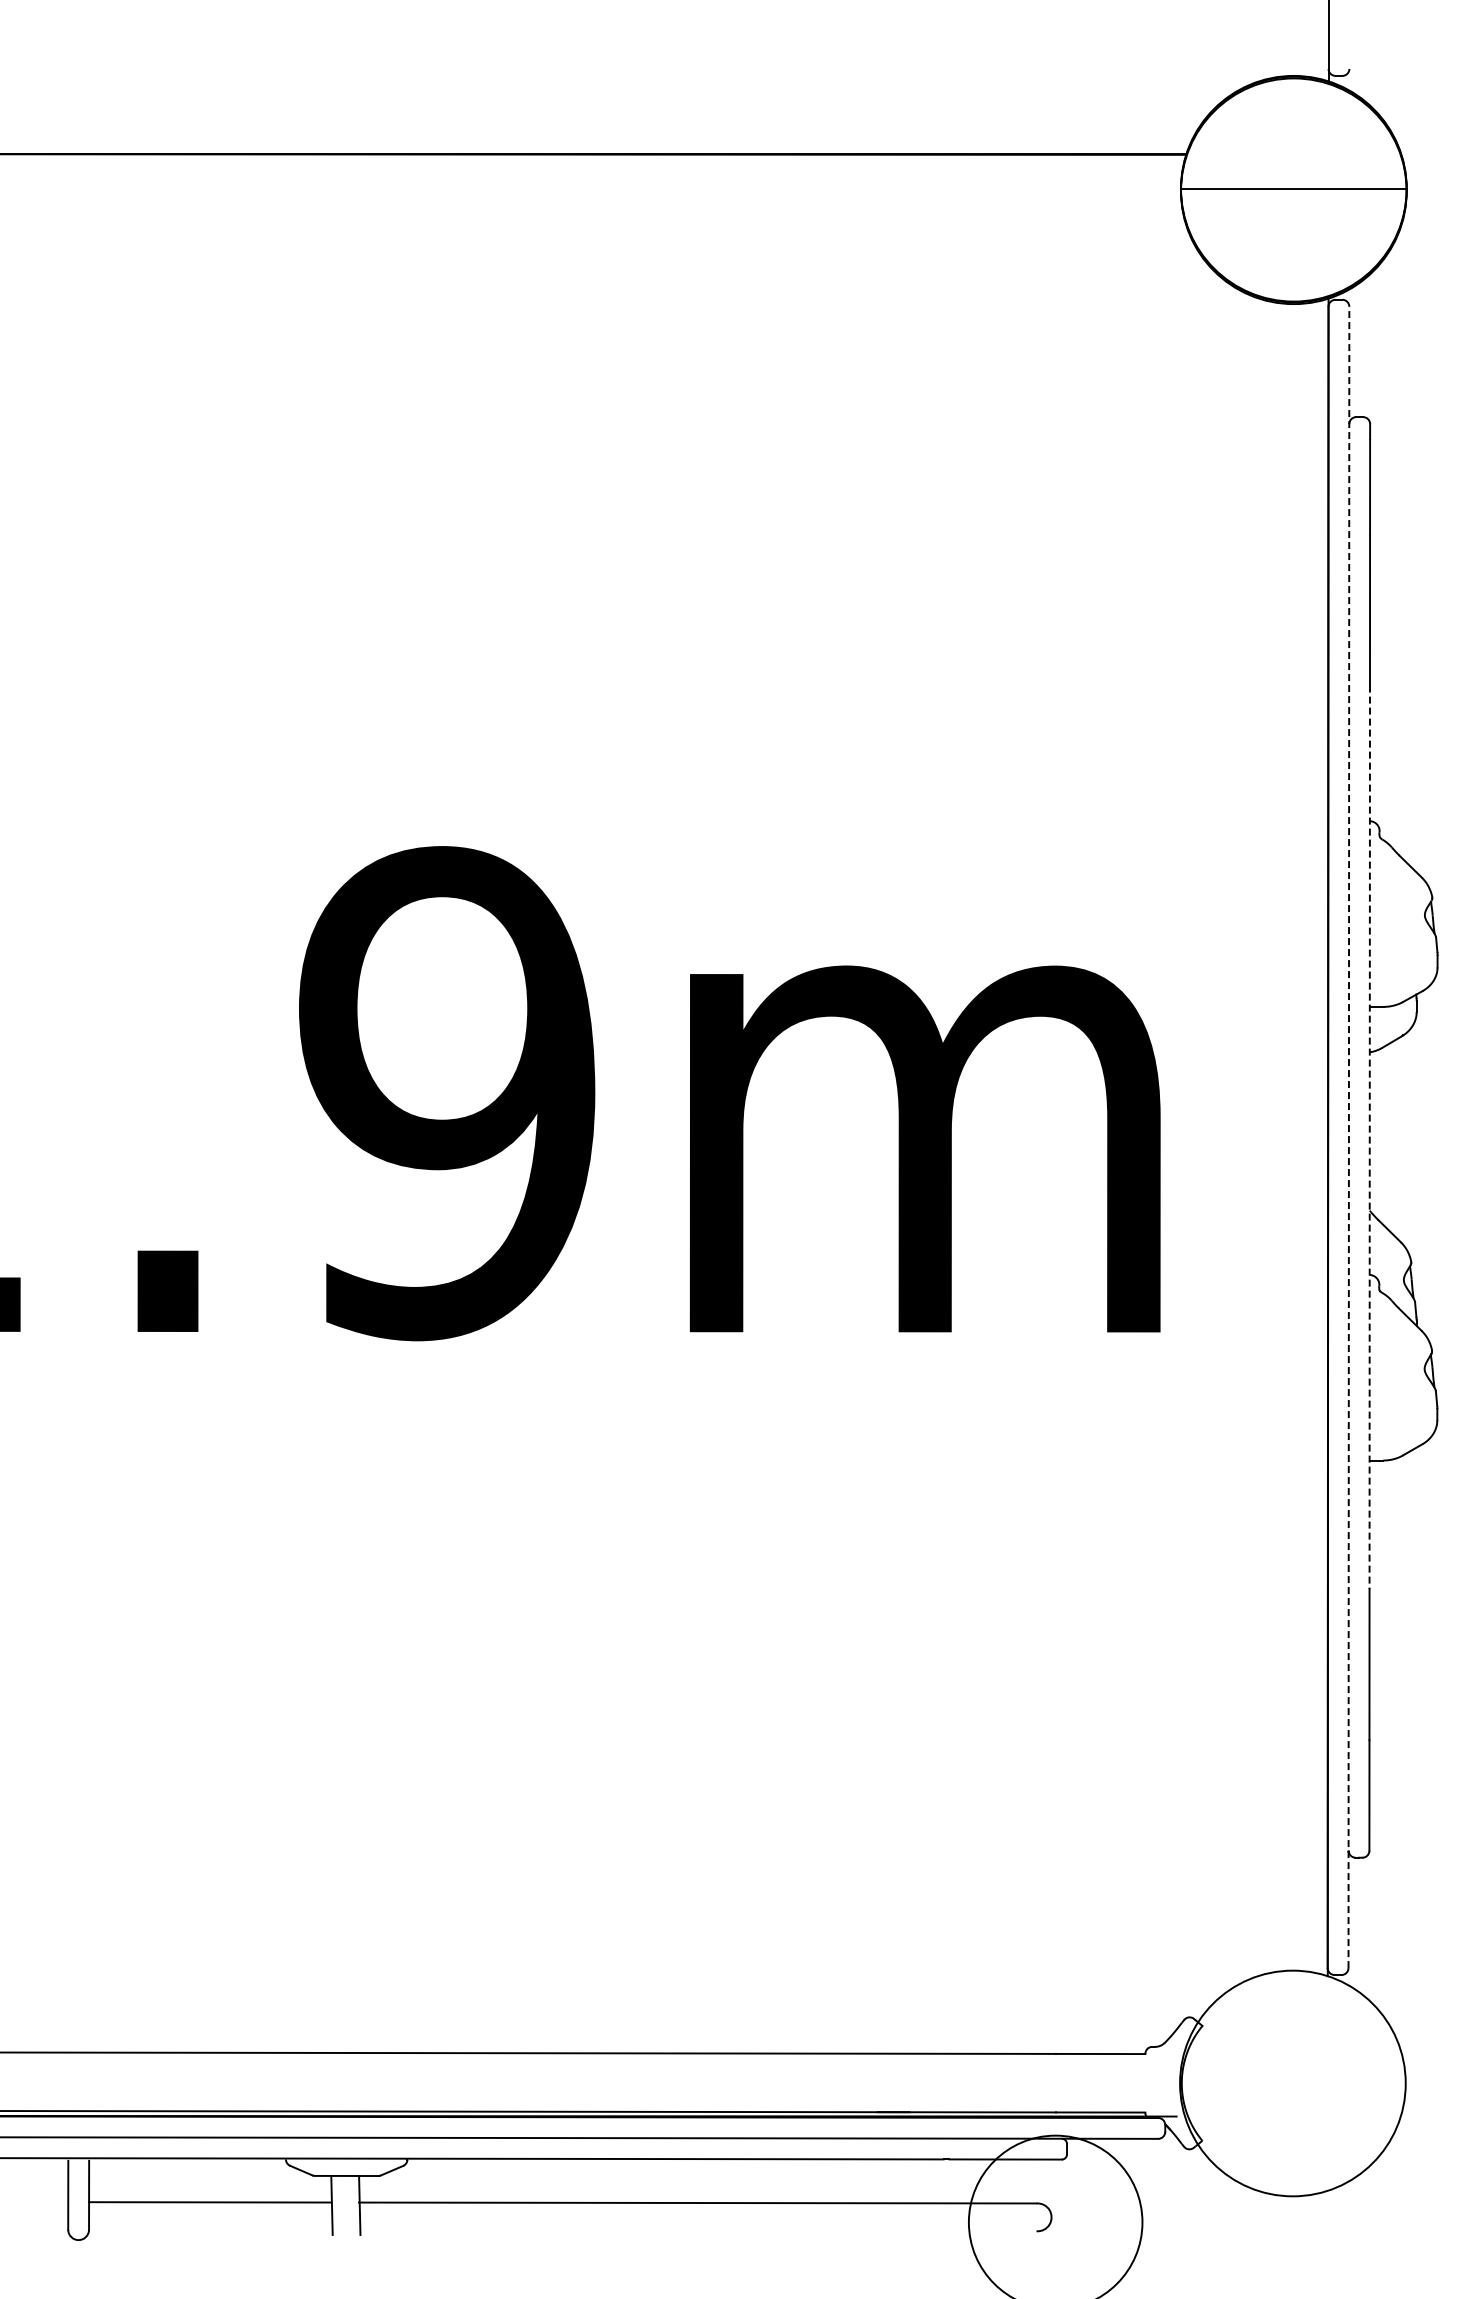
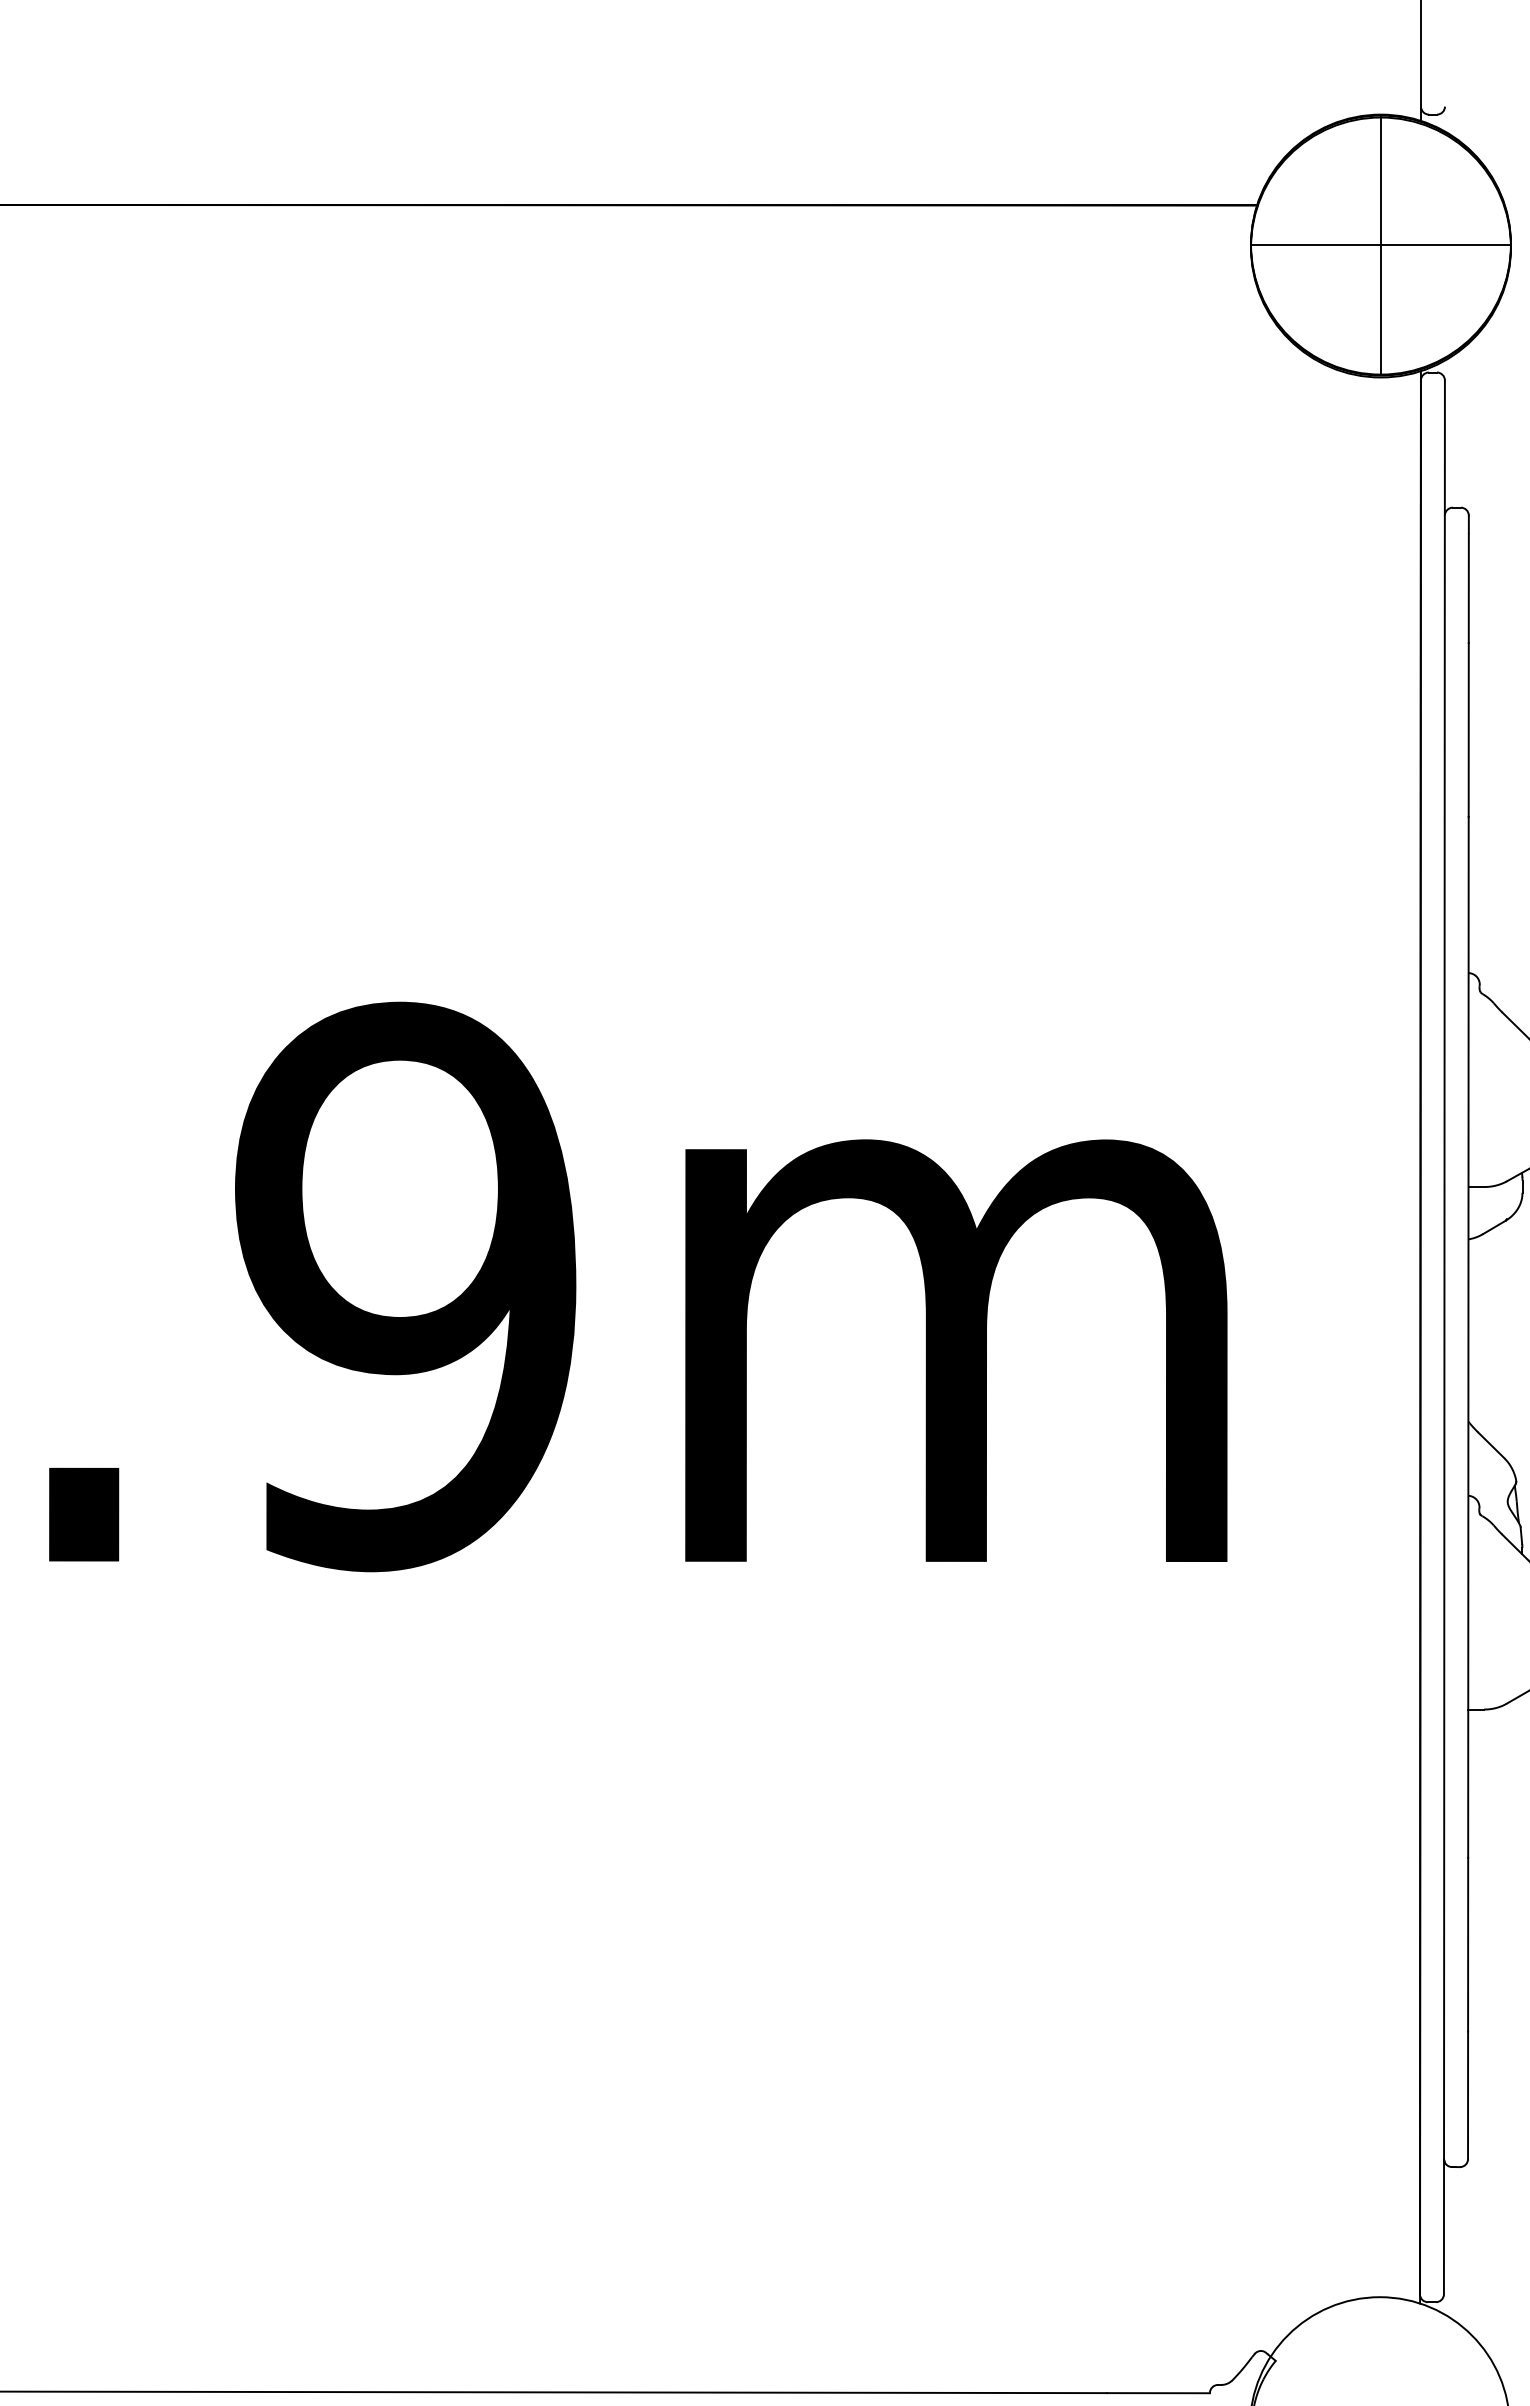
line: (1293, 188) -> (1380, 244), added
line: (1348, 1137) -> (1443, 1337), dashed -> solid
line: (1369, 1137) -> (1468, 1337), dashed -> solid

